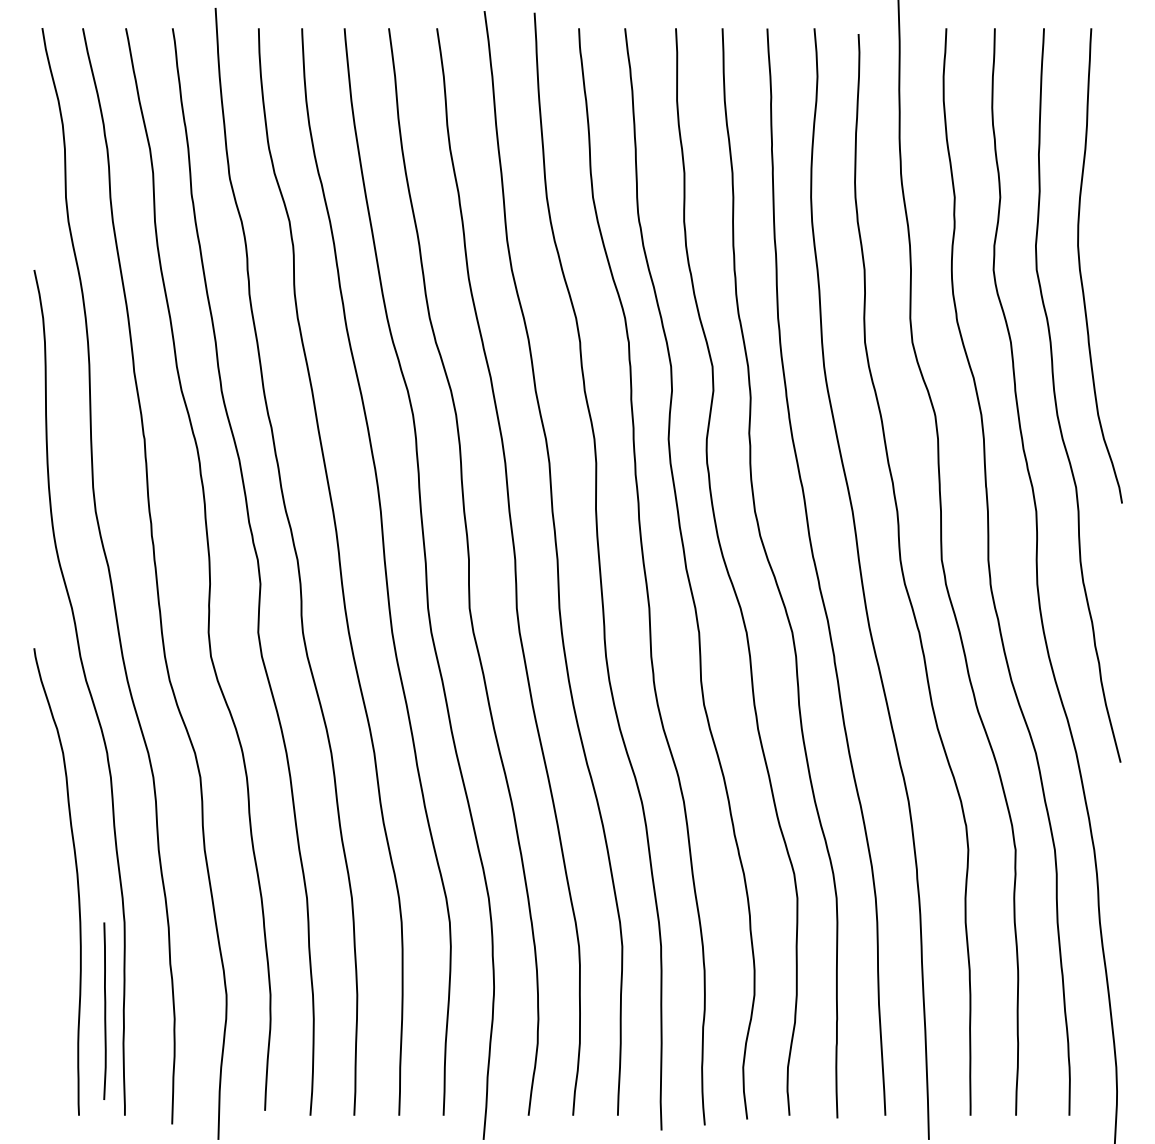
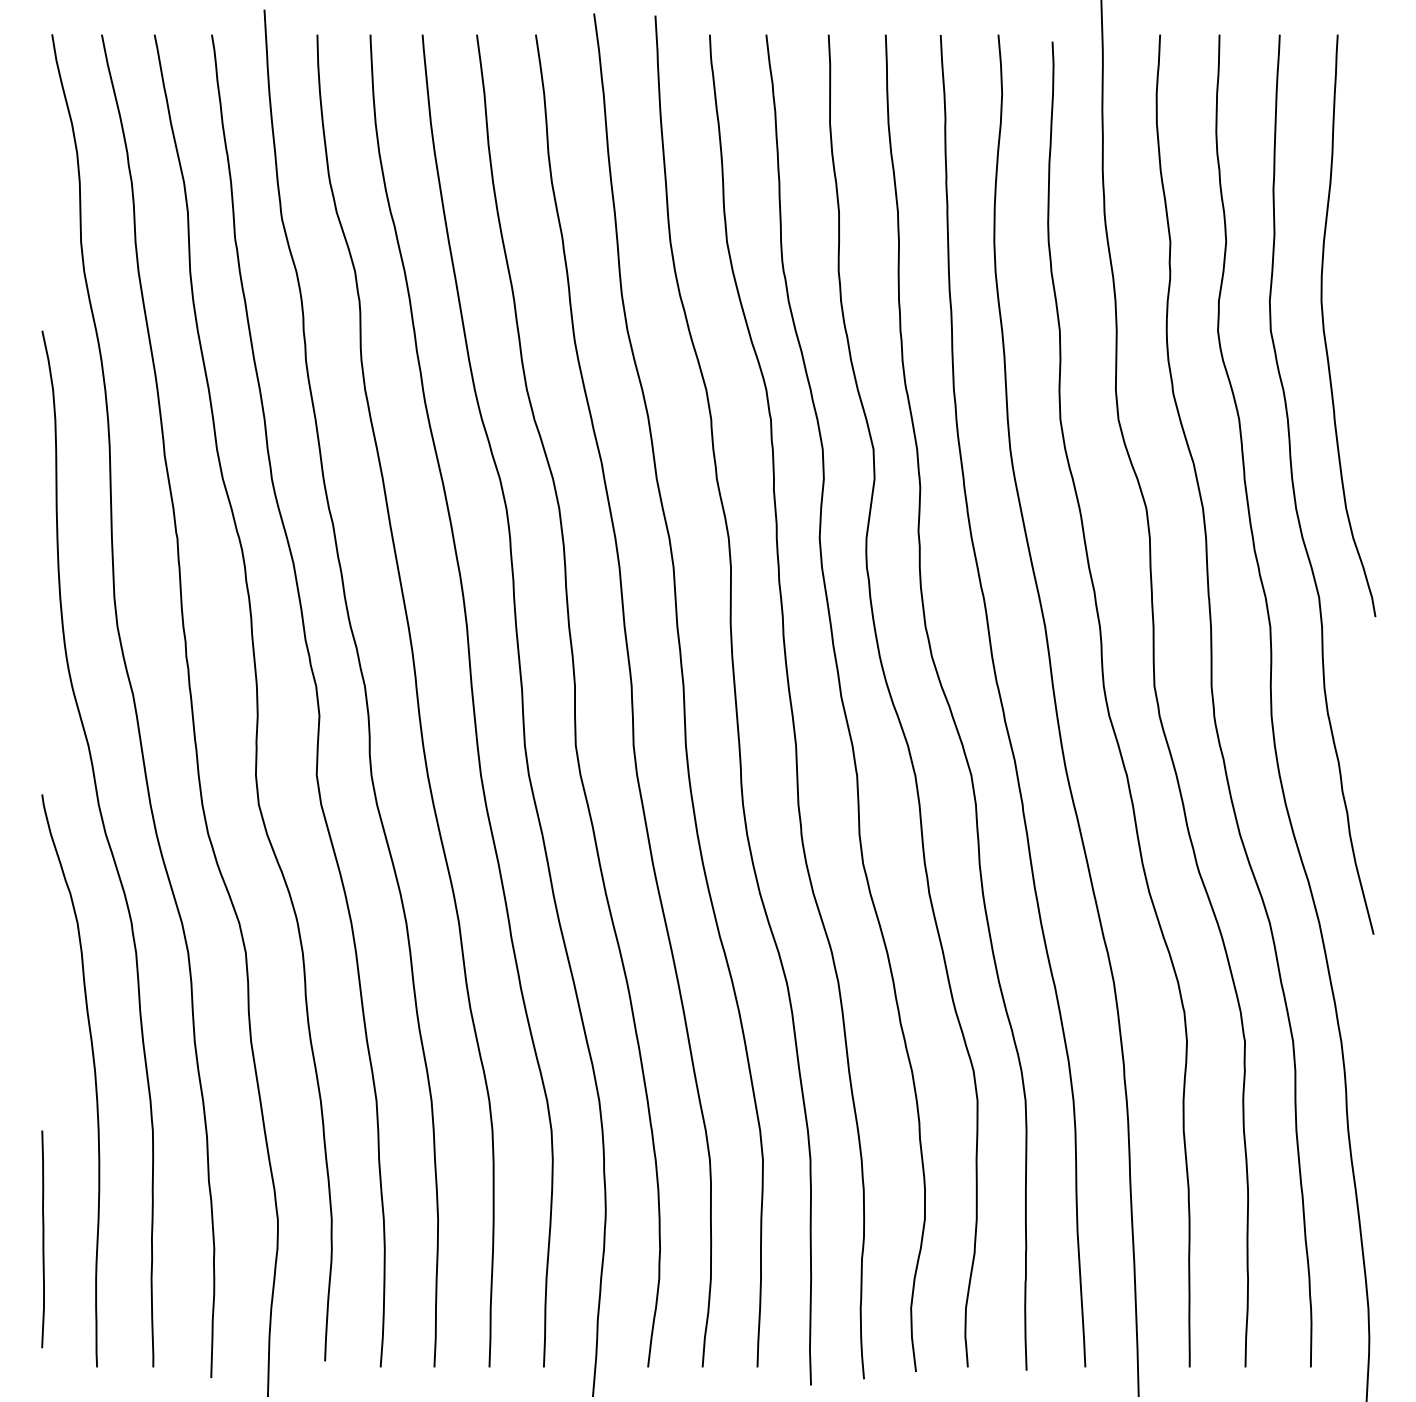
line: (104, 1010) -> (42, 1238), moved

